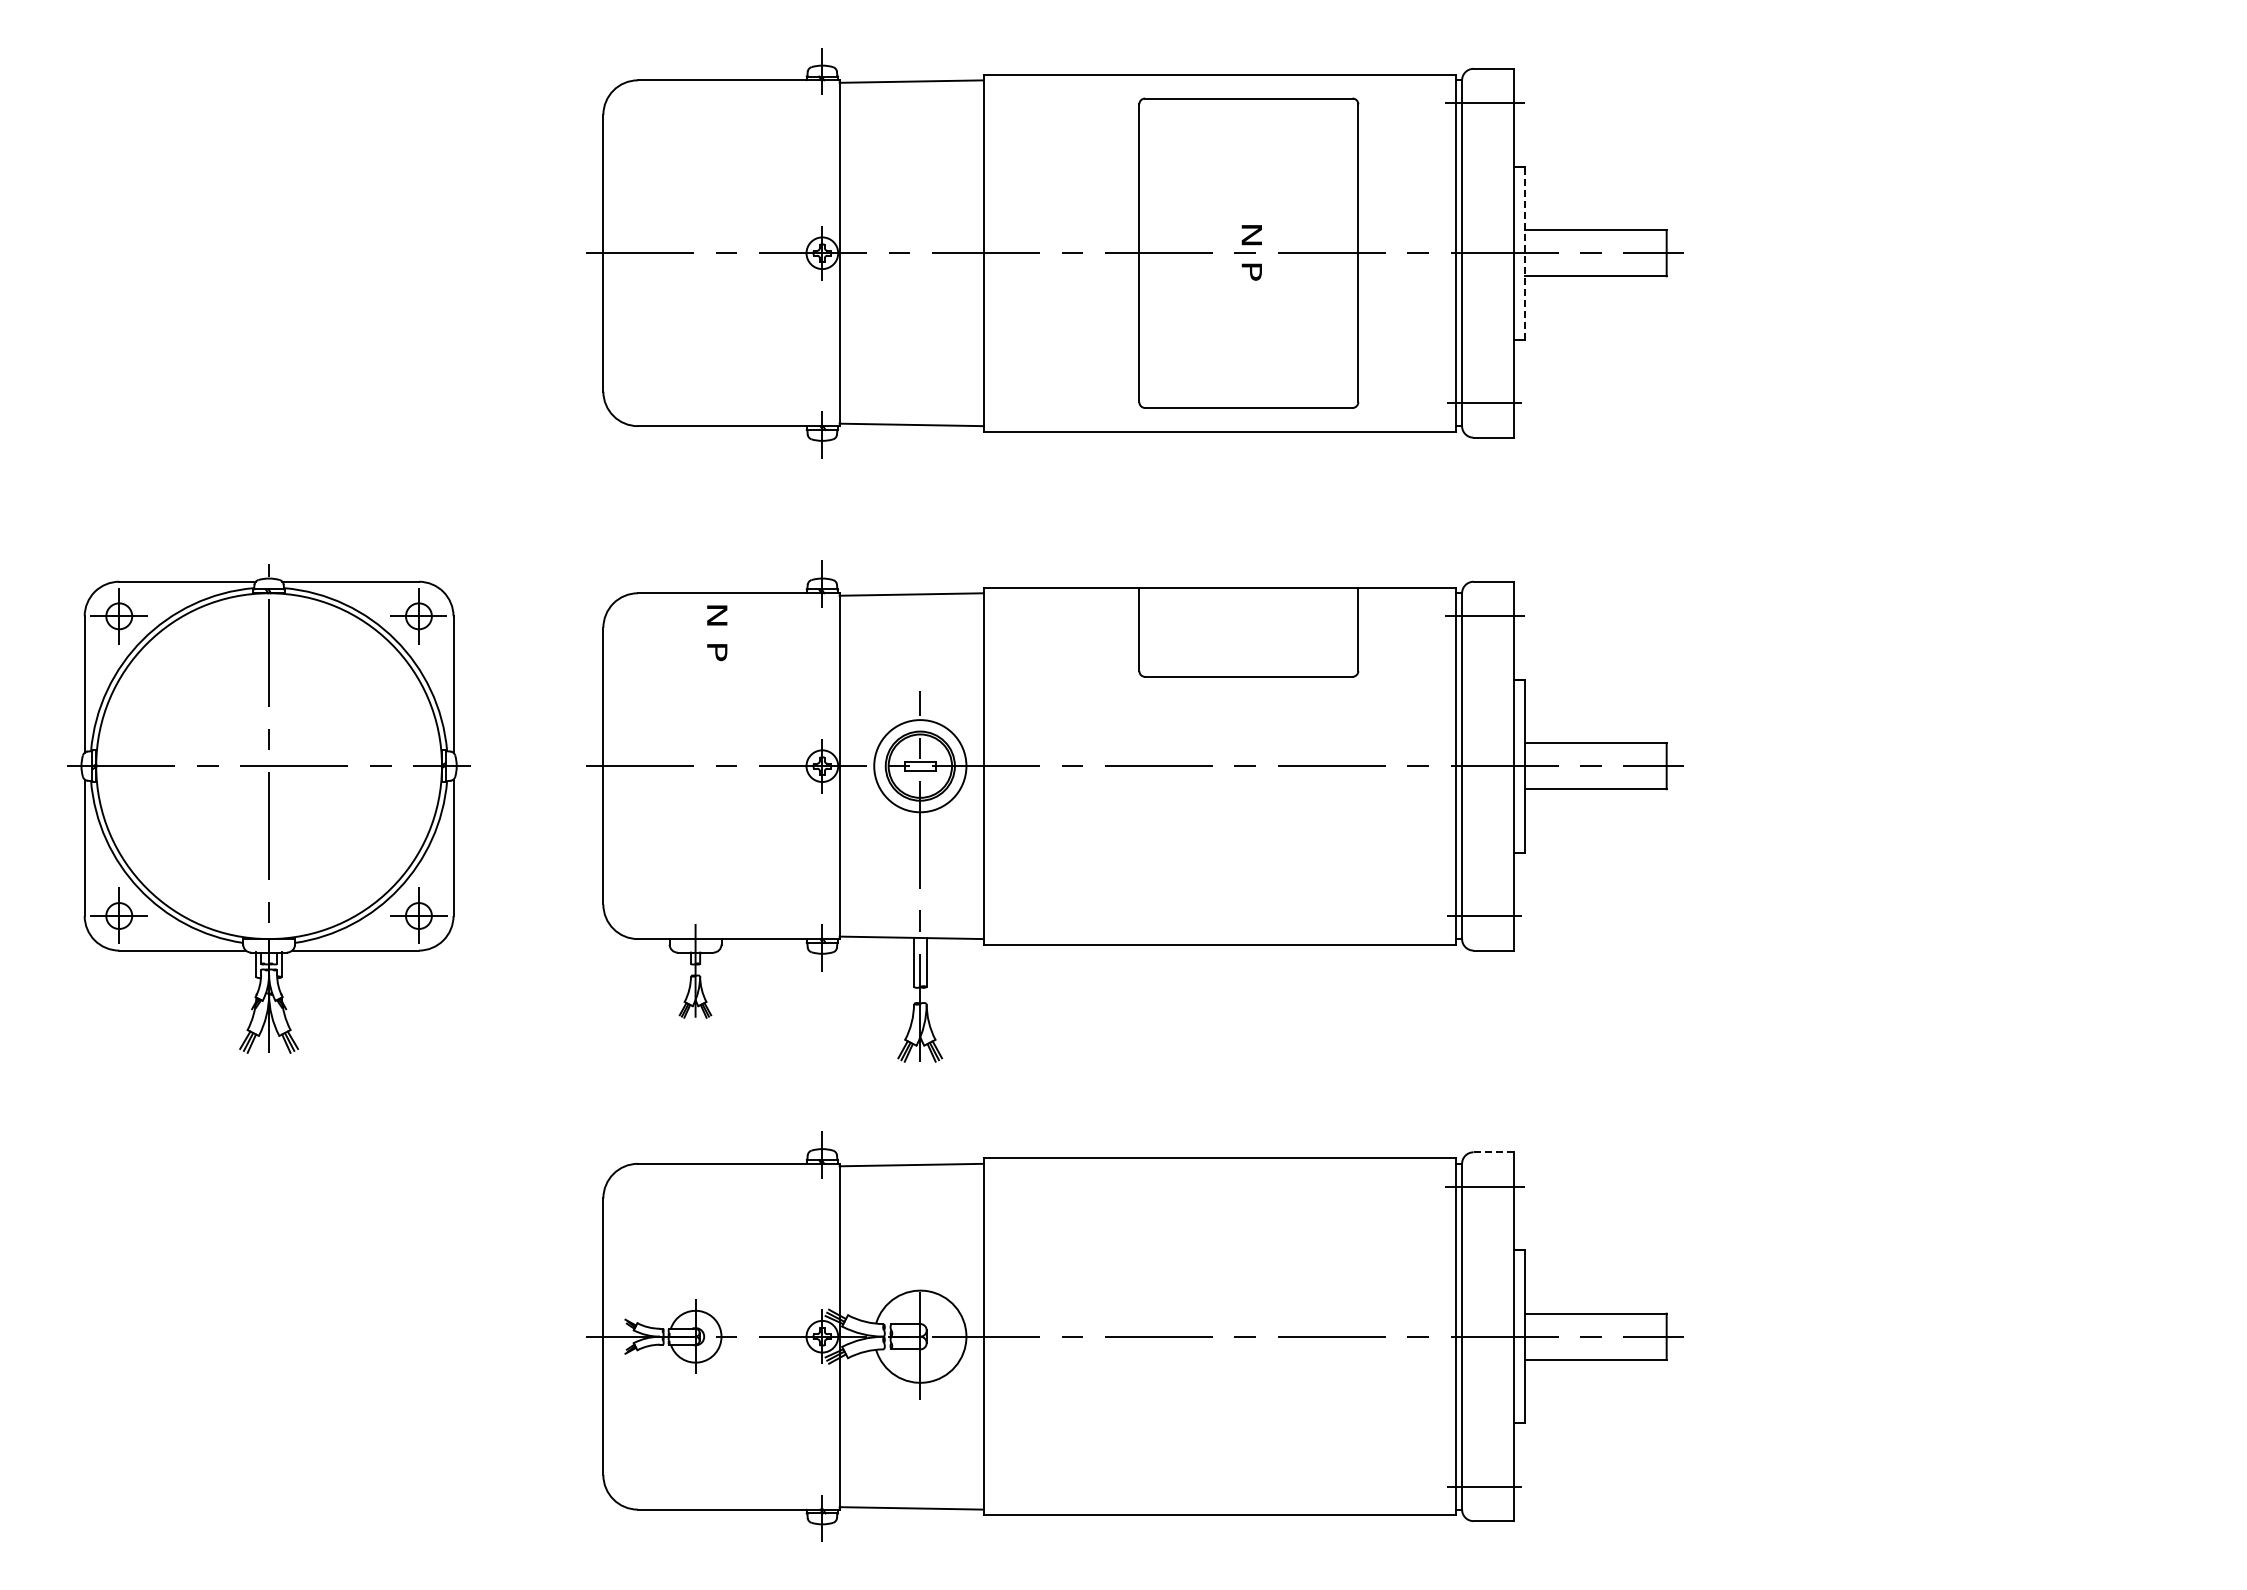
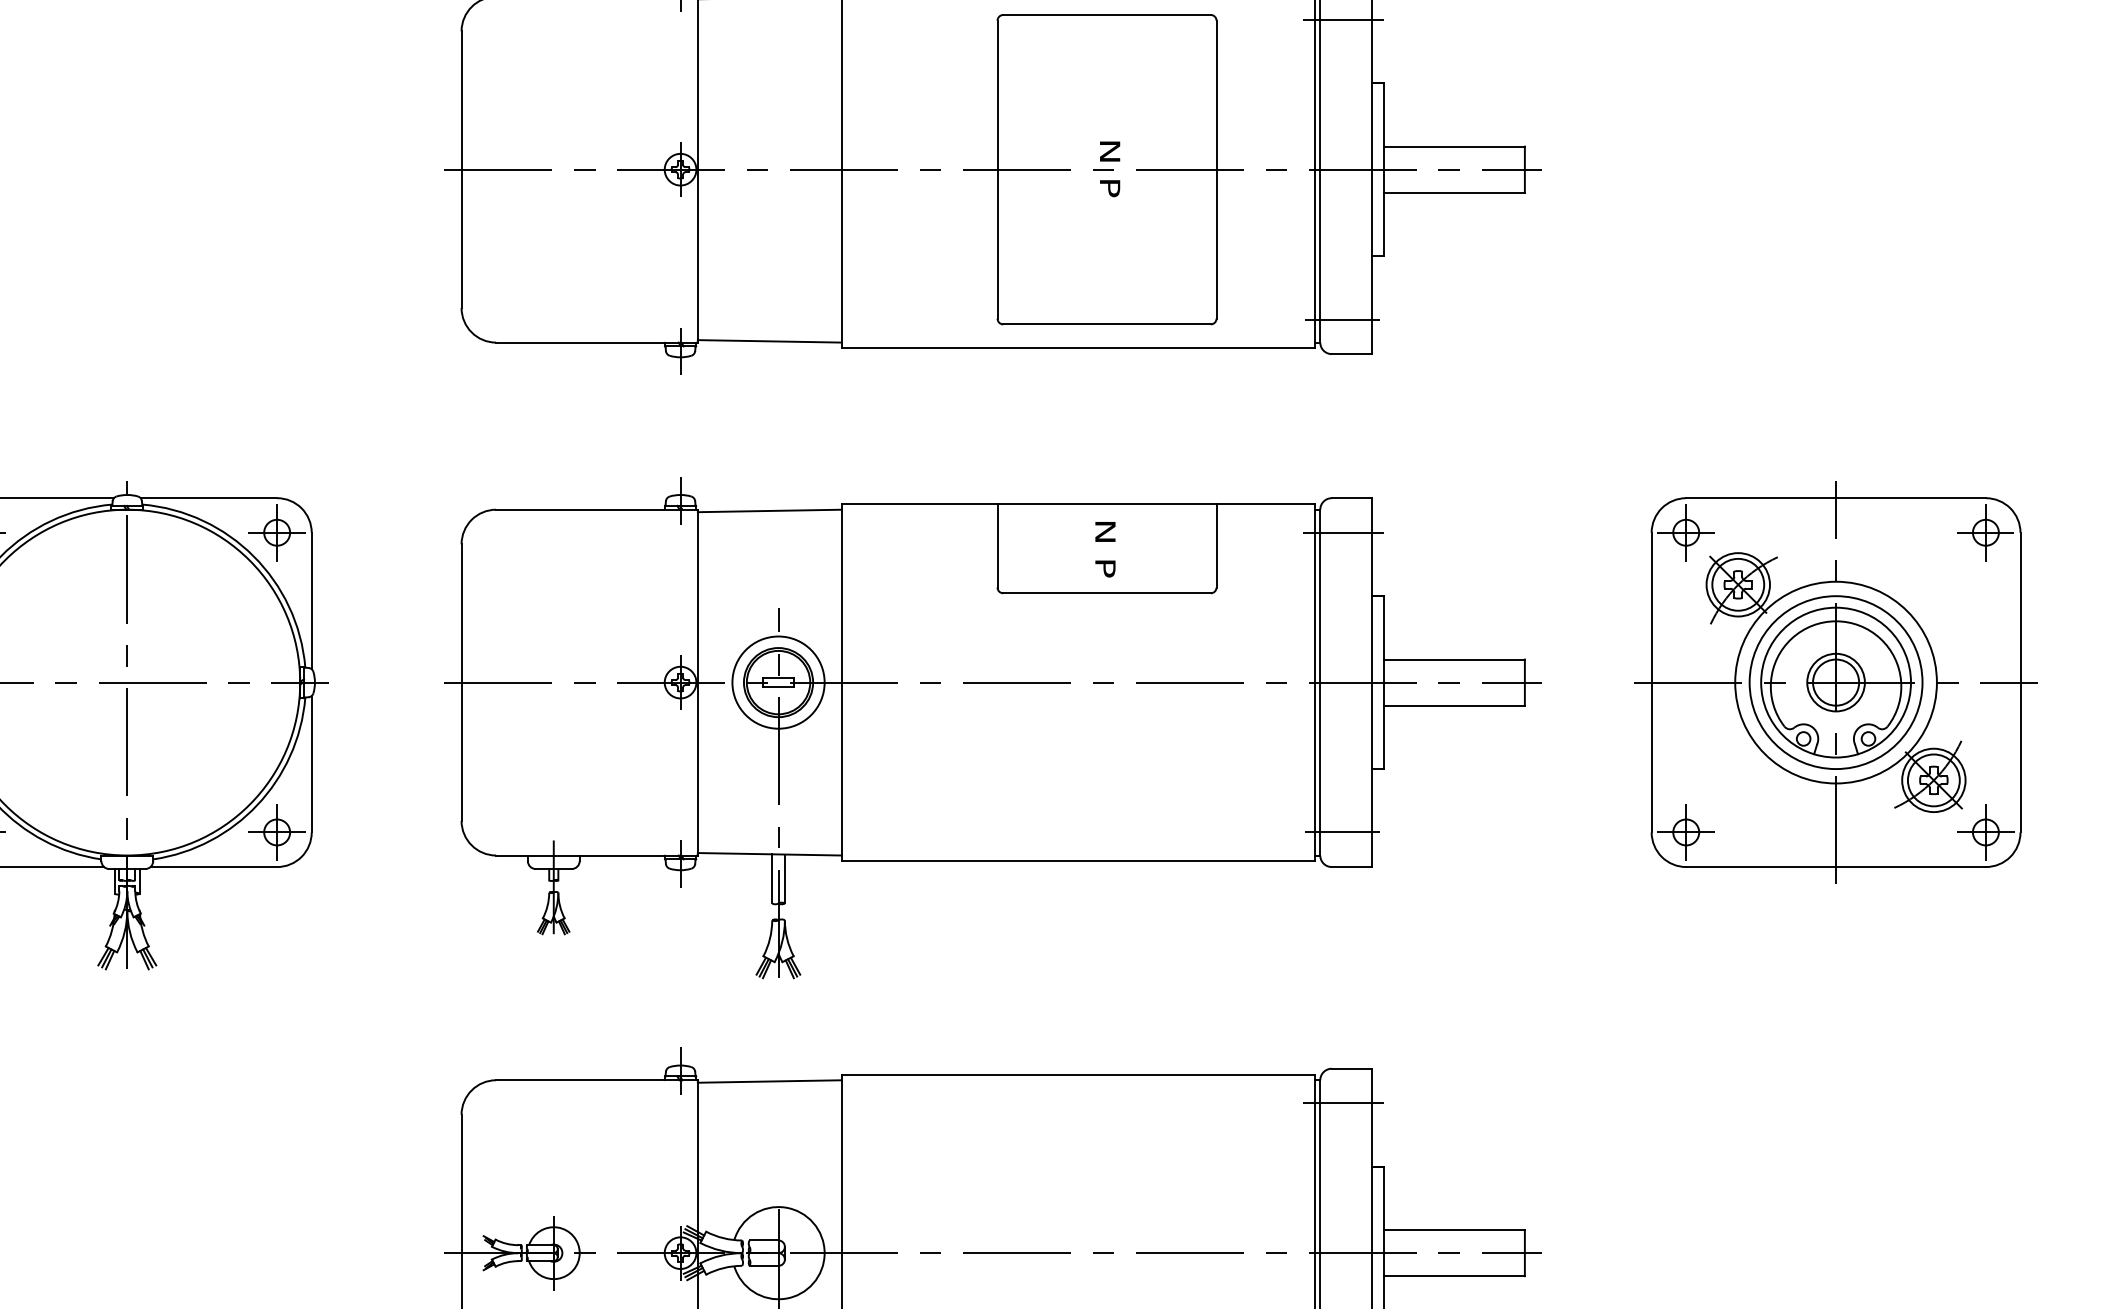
line: (1525, 252) -> (1383, 168), dashed -> solid
text: (717, 633) -> (1105, 549), moved
part: (1977, 765) -> (1835, 681), added
line: (1493, 1152) -> (1351, 1068), dashed -> solid

